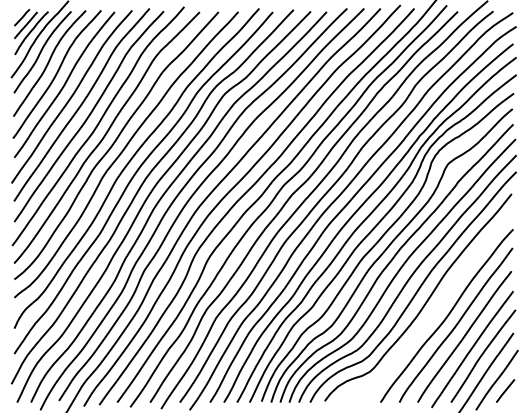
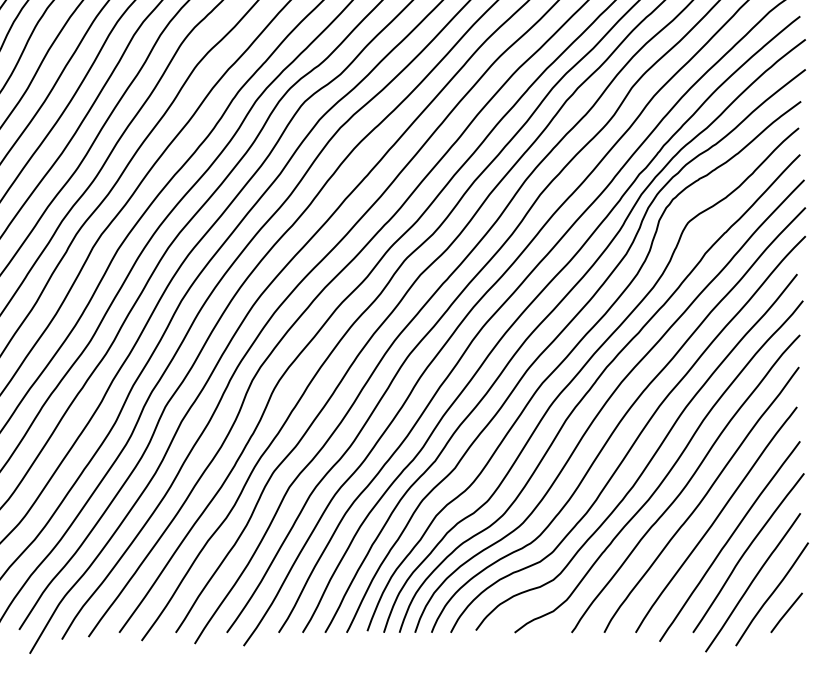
curve: (435, 309) -> (666, 472), added

